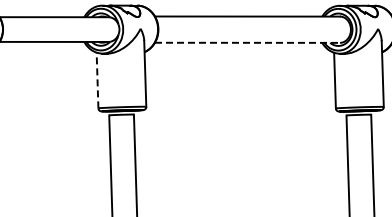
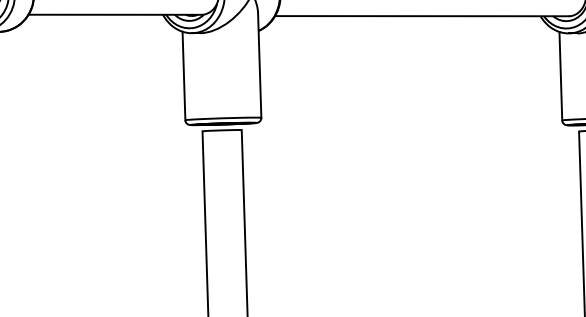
line: (247, 42) -> (421, 15), dashed -> solid
line: (97, 80) -> (183, 75), dashed -> solid

